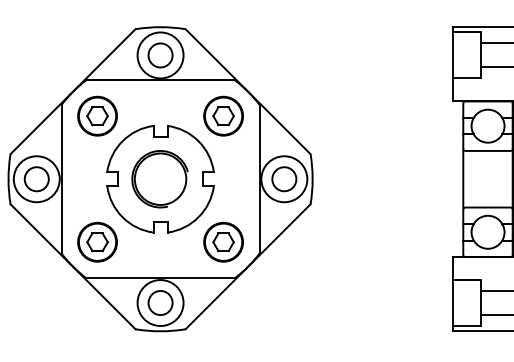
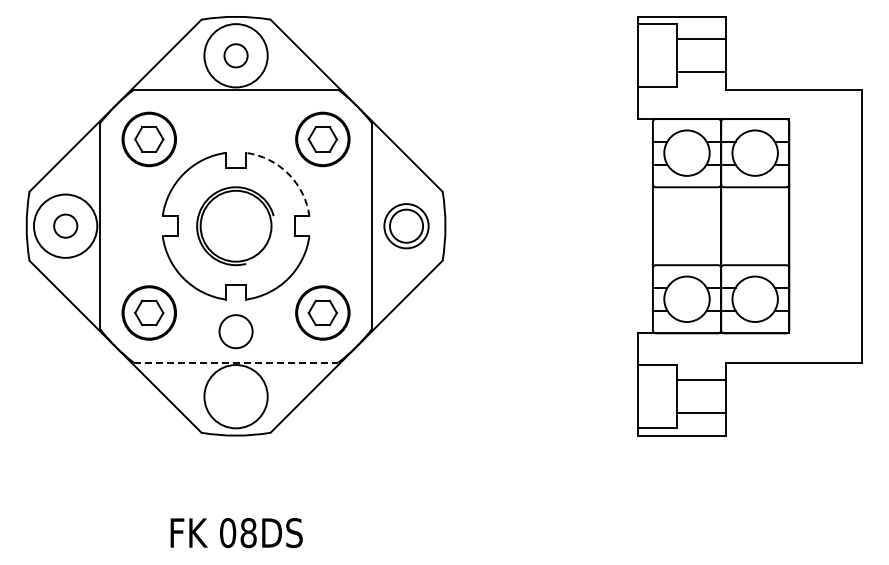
circle: (160, 55) -> (235, 55), size x0.7
arc: (198, 140) -> (288, 173), solid -> dashed
circle: (36, 178) -> (65, 225), size x0.7
circle: (284, 178) -> (406, 225), size x0.7
line: (160, 278) -> (236, 362), solid -> dashed
circle: (160, 302) -> (235, 331), moved

